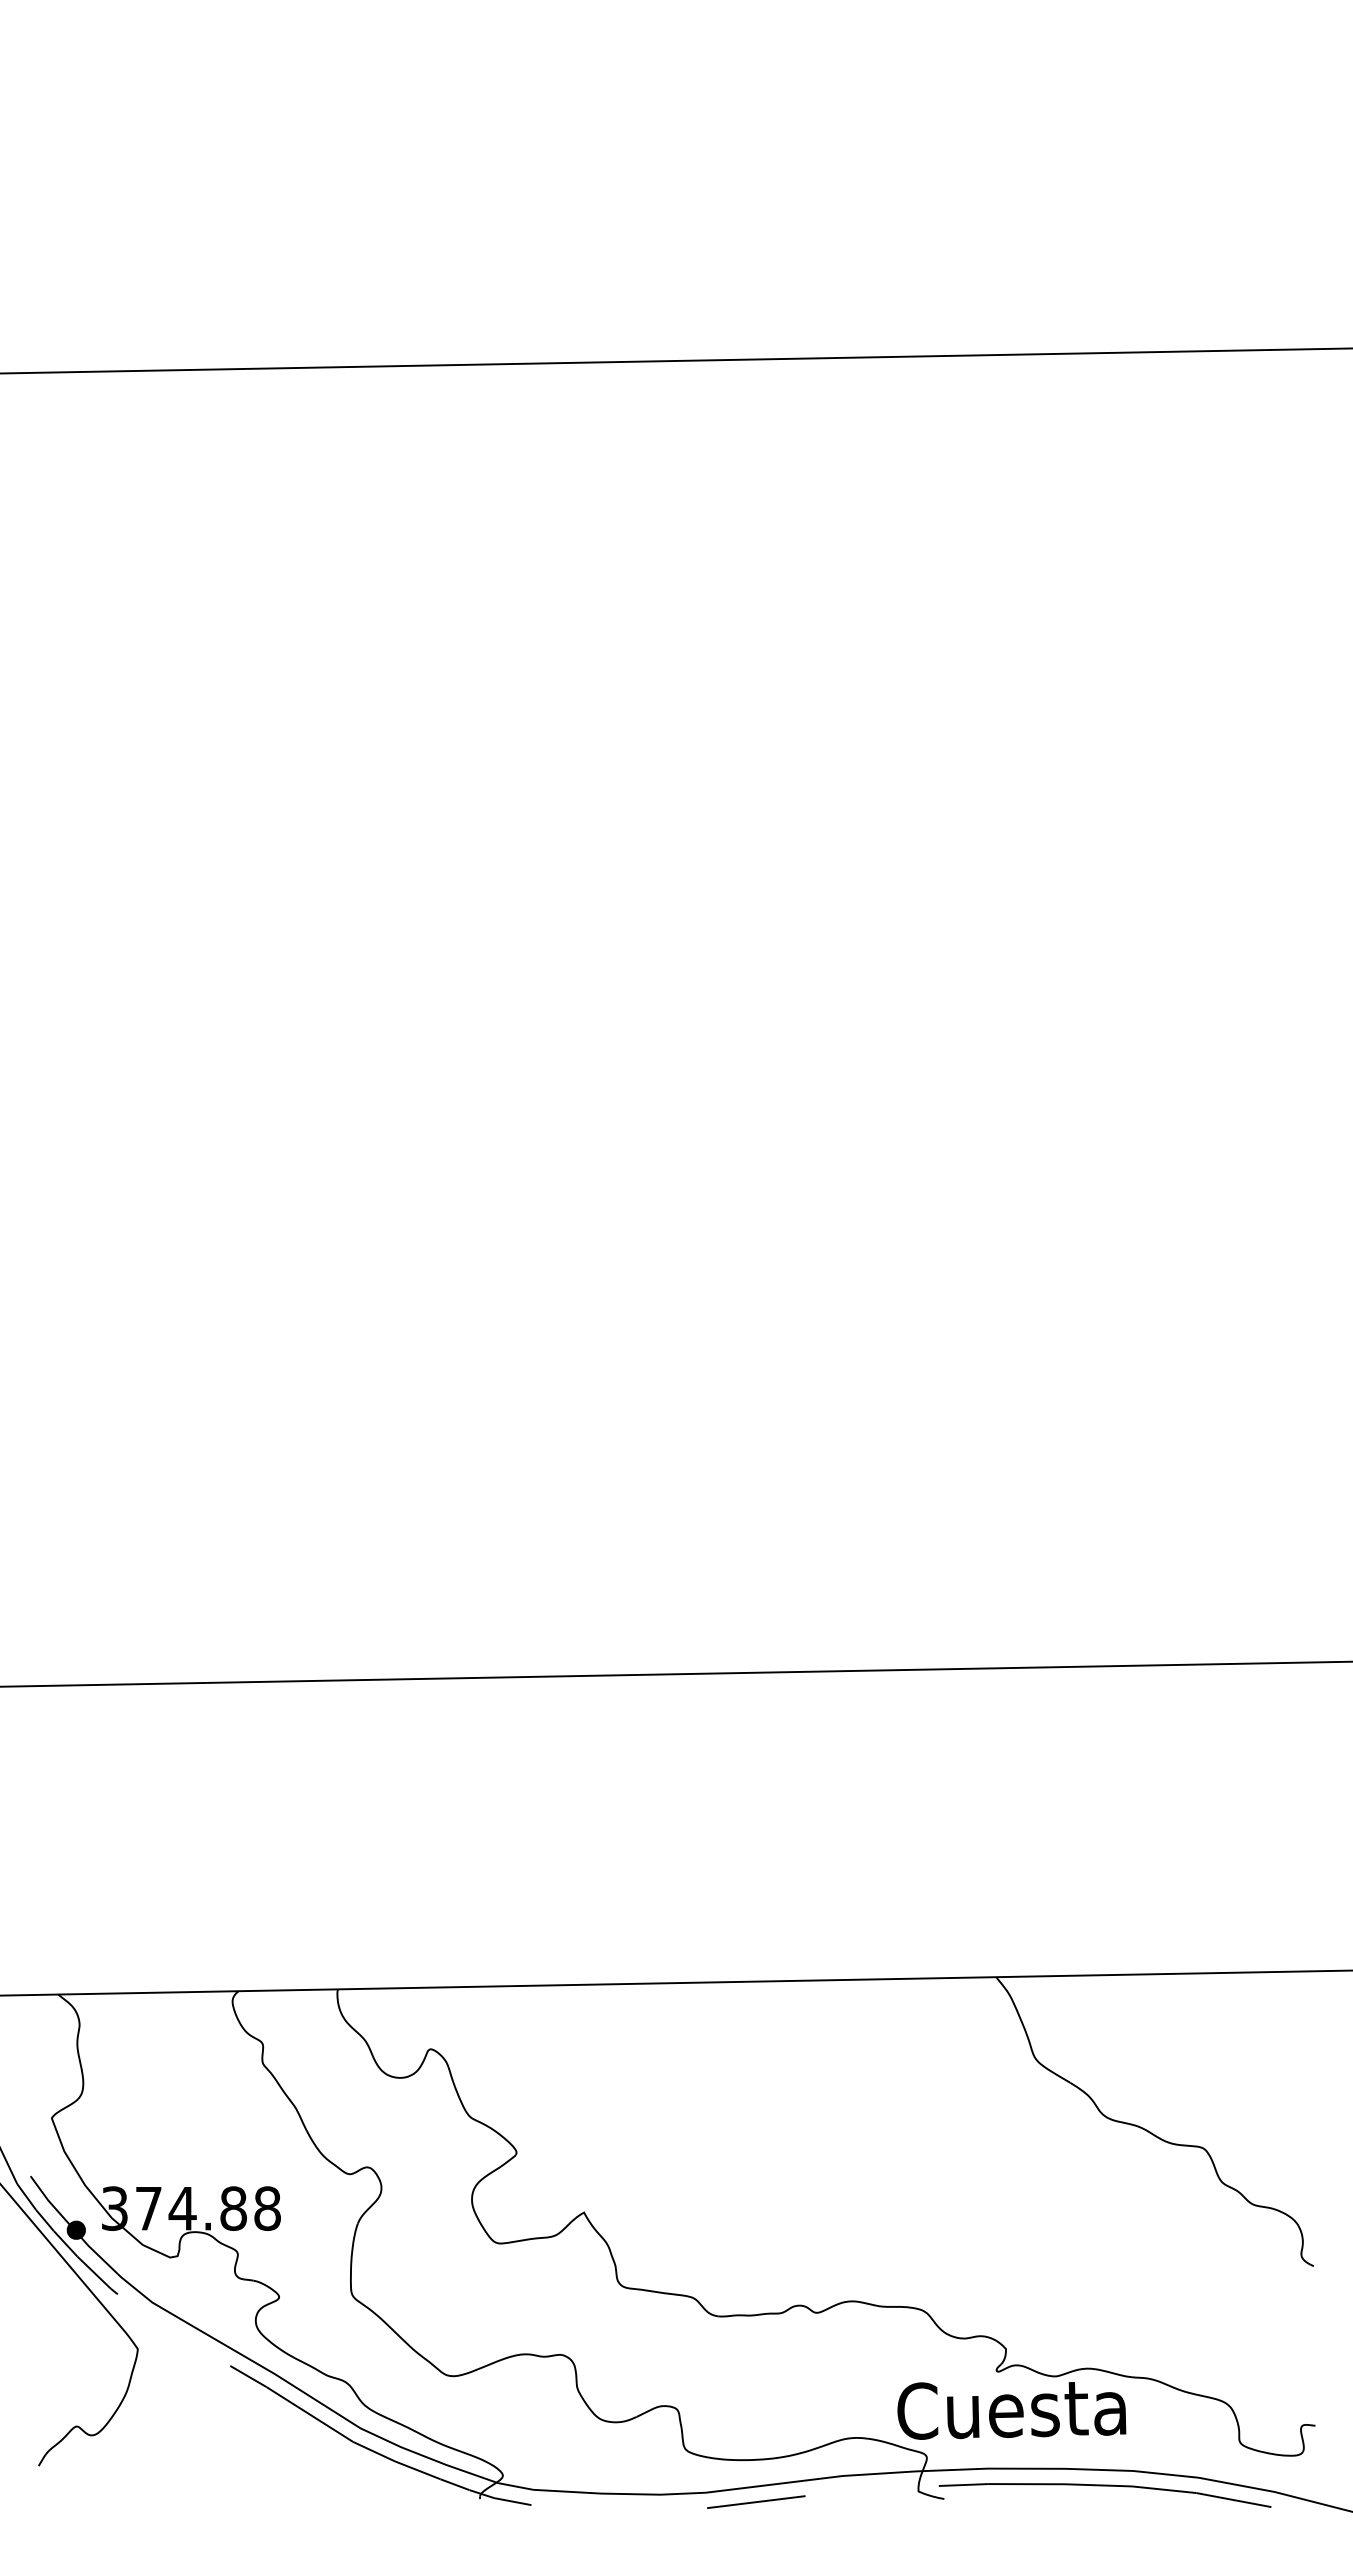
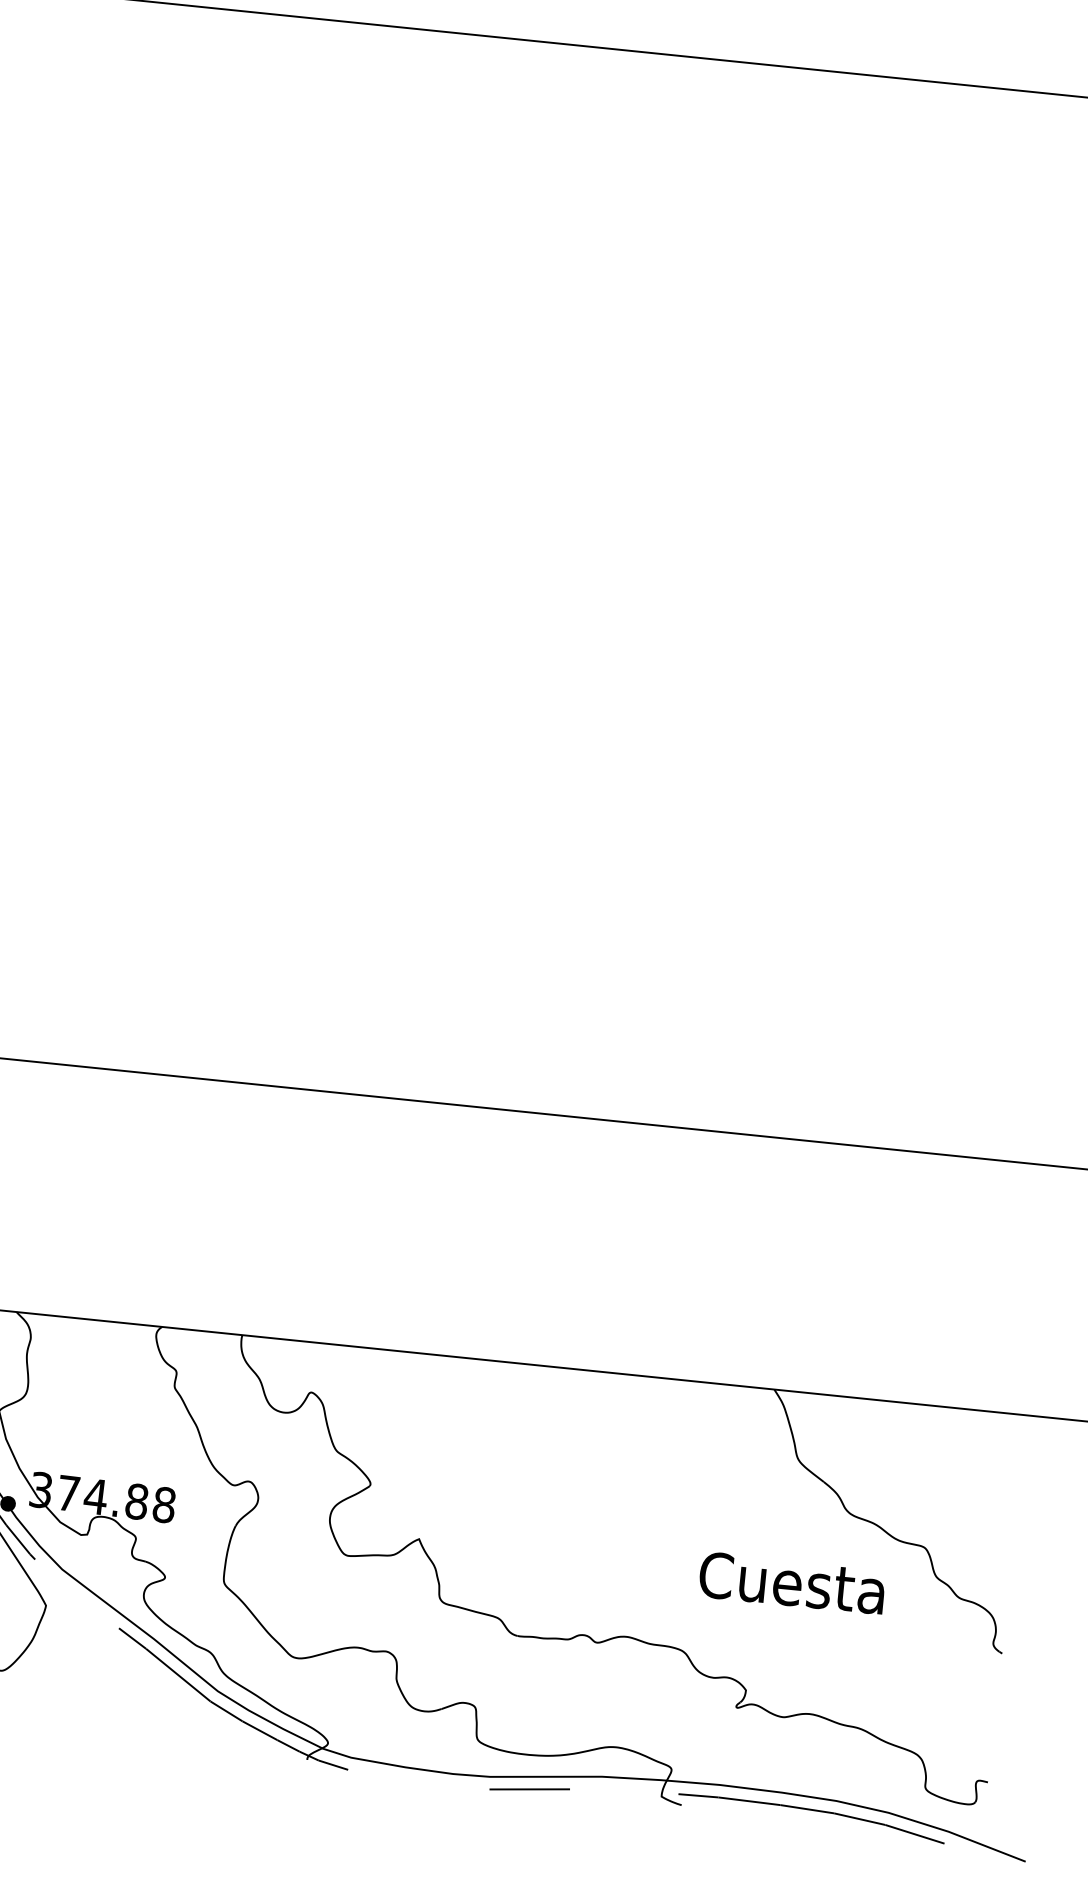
text: (1011, 2410) -> (791, 1584), moved

